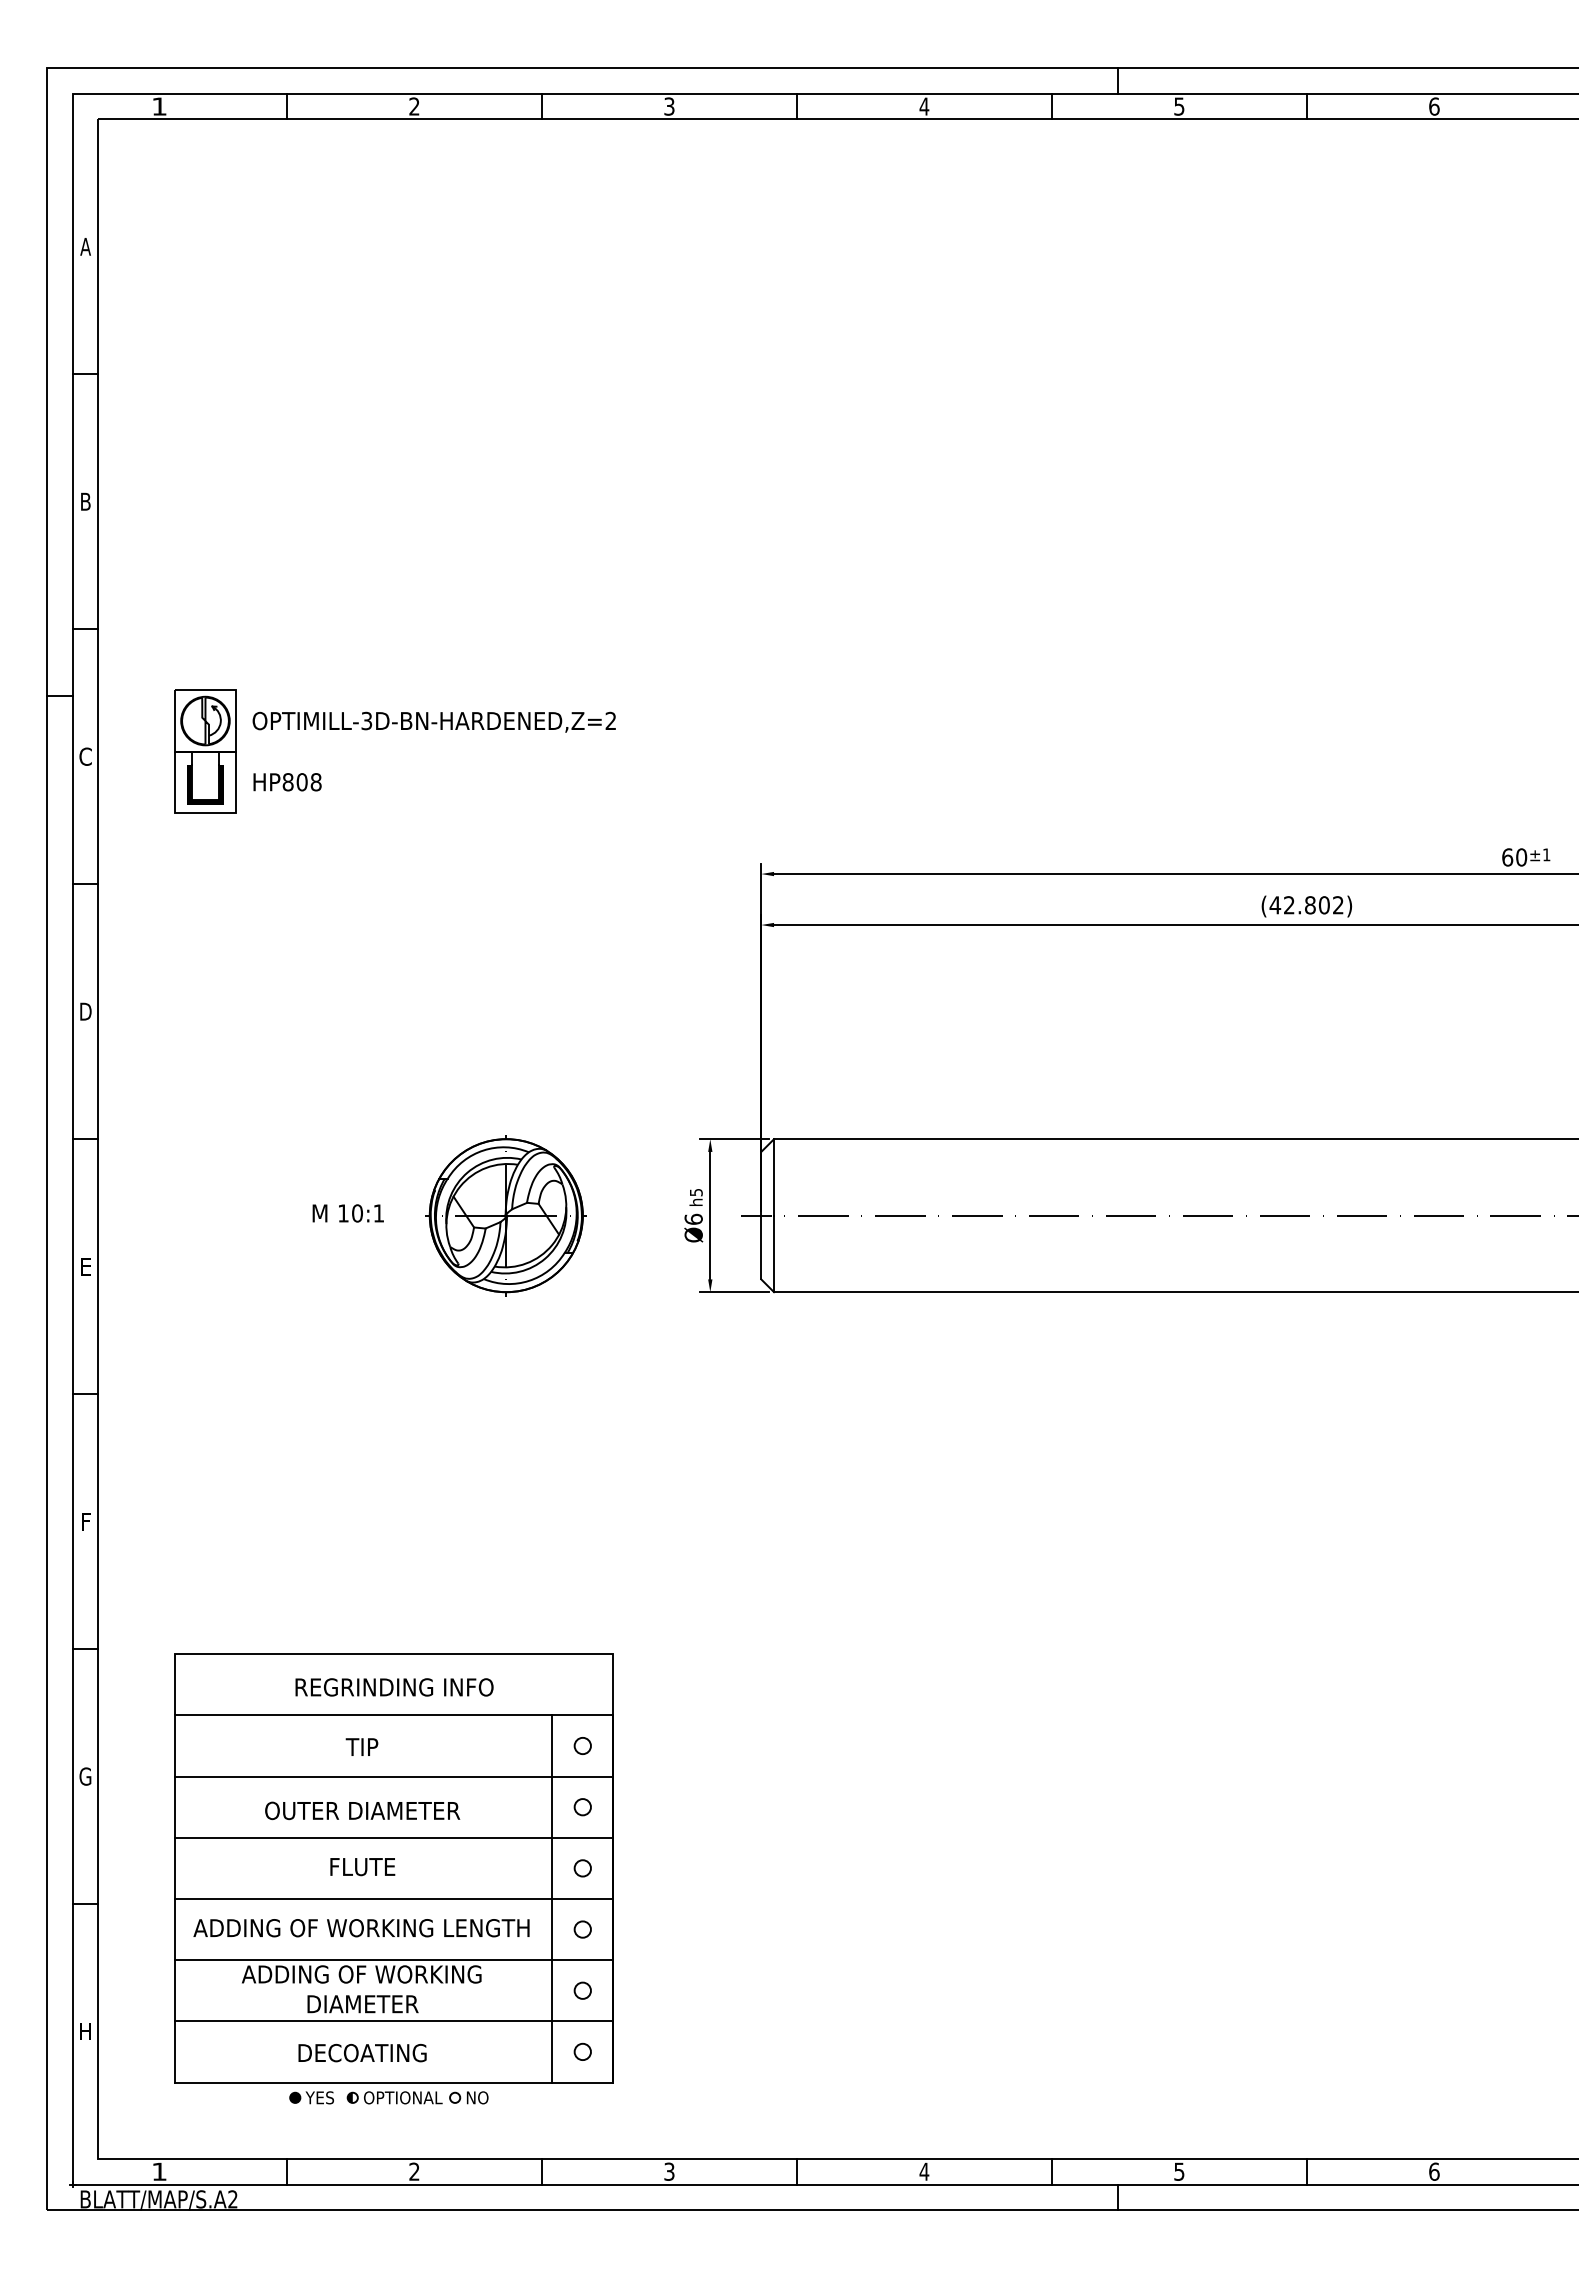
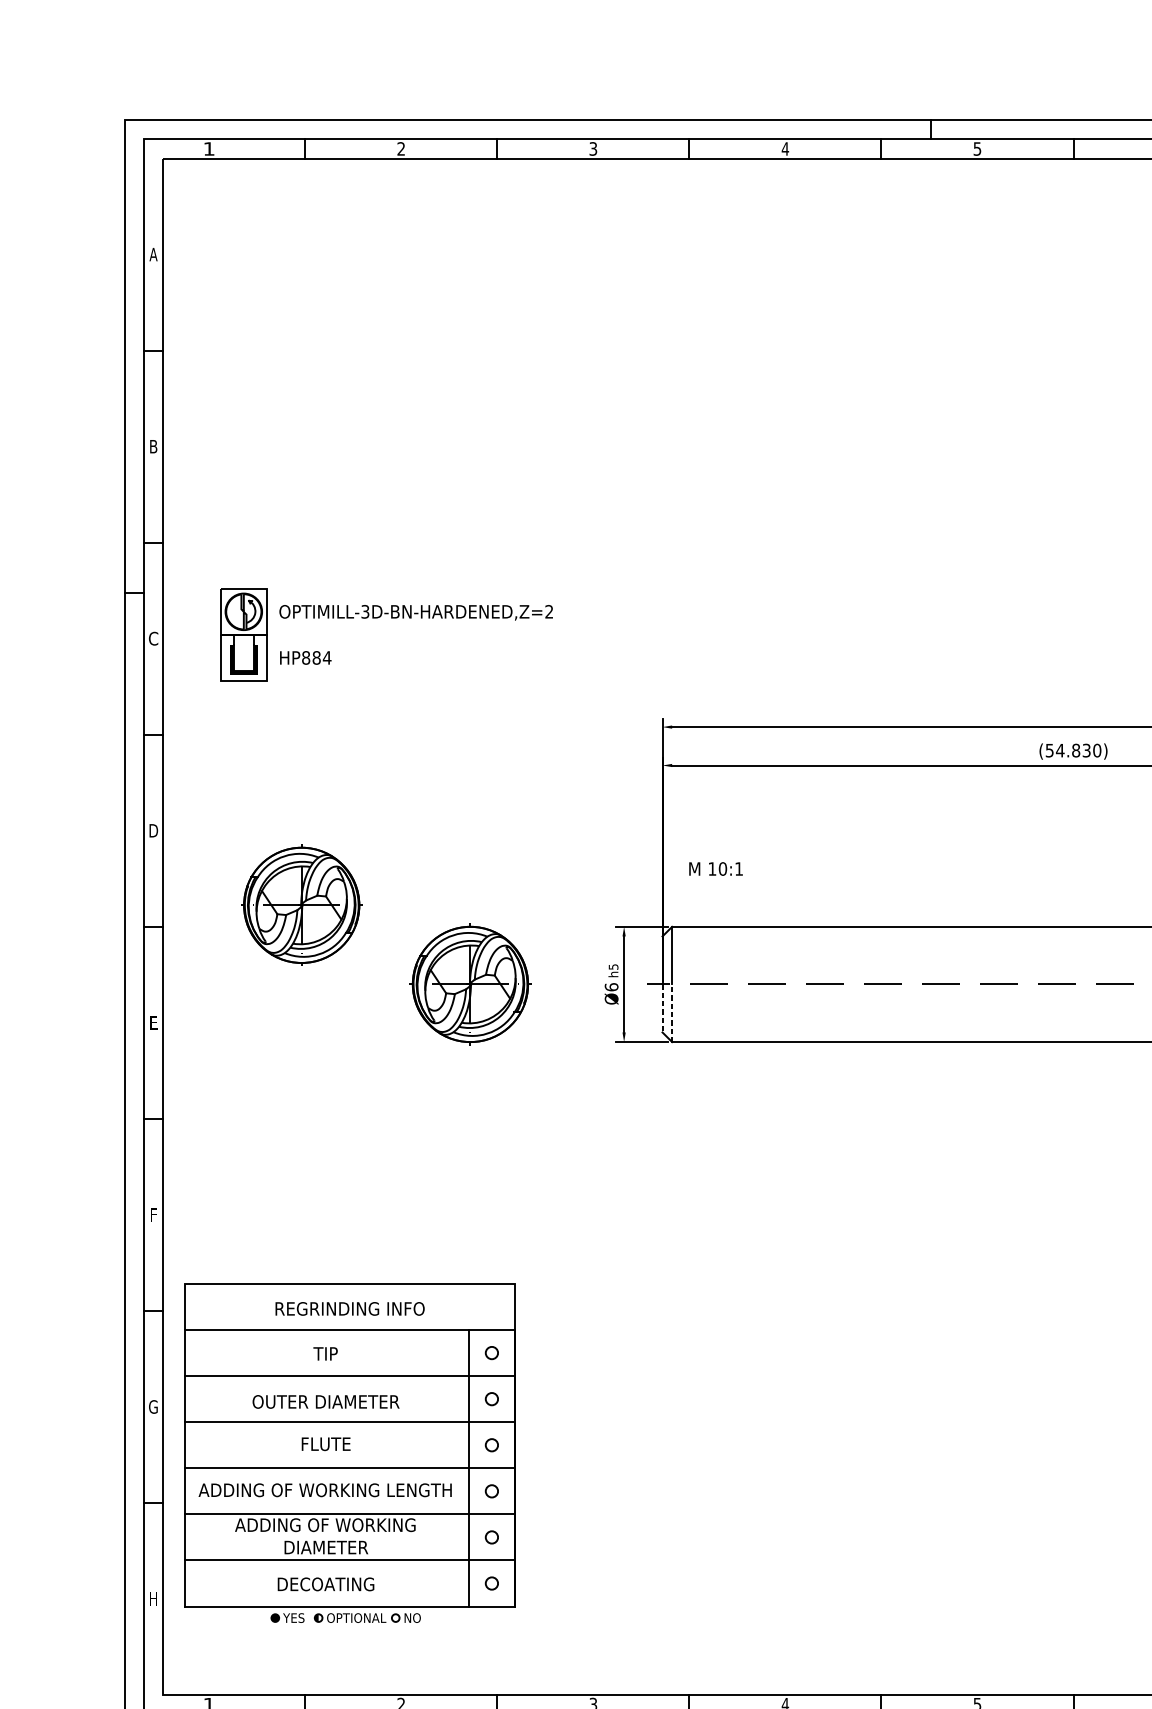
text: (308, 782) -> (321, 658), HP808 -> HP884
text: (1306, 905) -> (1073, 750), (42.802) -> (54.830)
part: (281, 1110) -> (301, 905), added
text: (347, 1213) -> (715, 869), moved
line: (761, 1247) -> (662, 1008), solid -> dashed
line: (774, 1253) -> (672, 1012), solid -> dashed
part: (393, 1878) -> (349, 1452), moved

